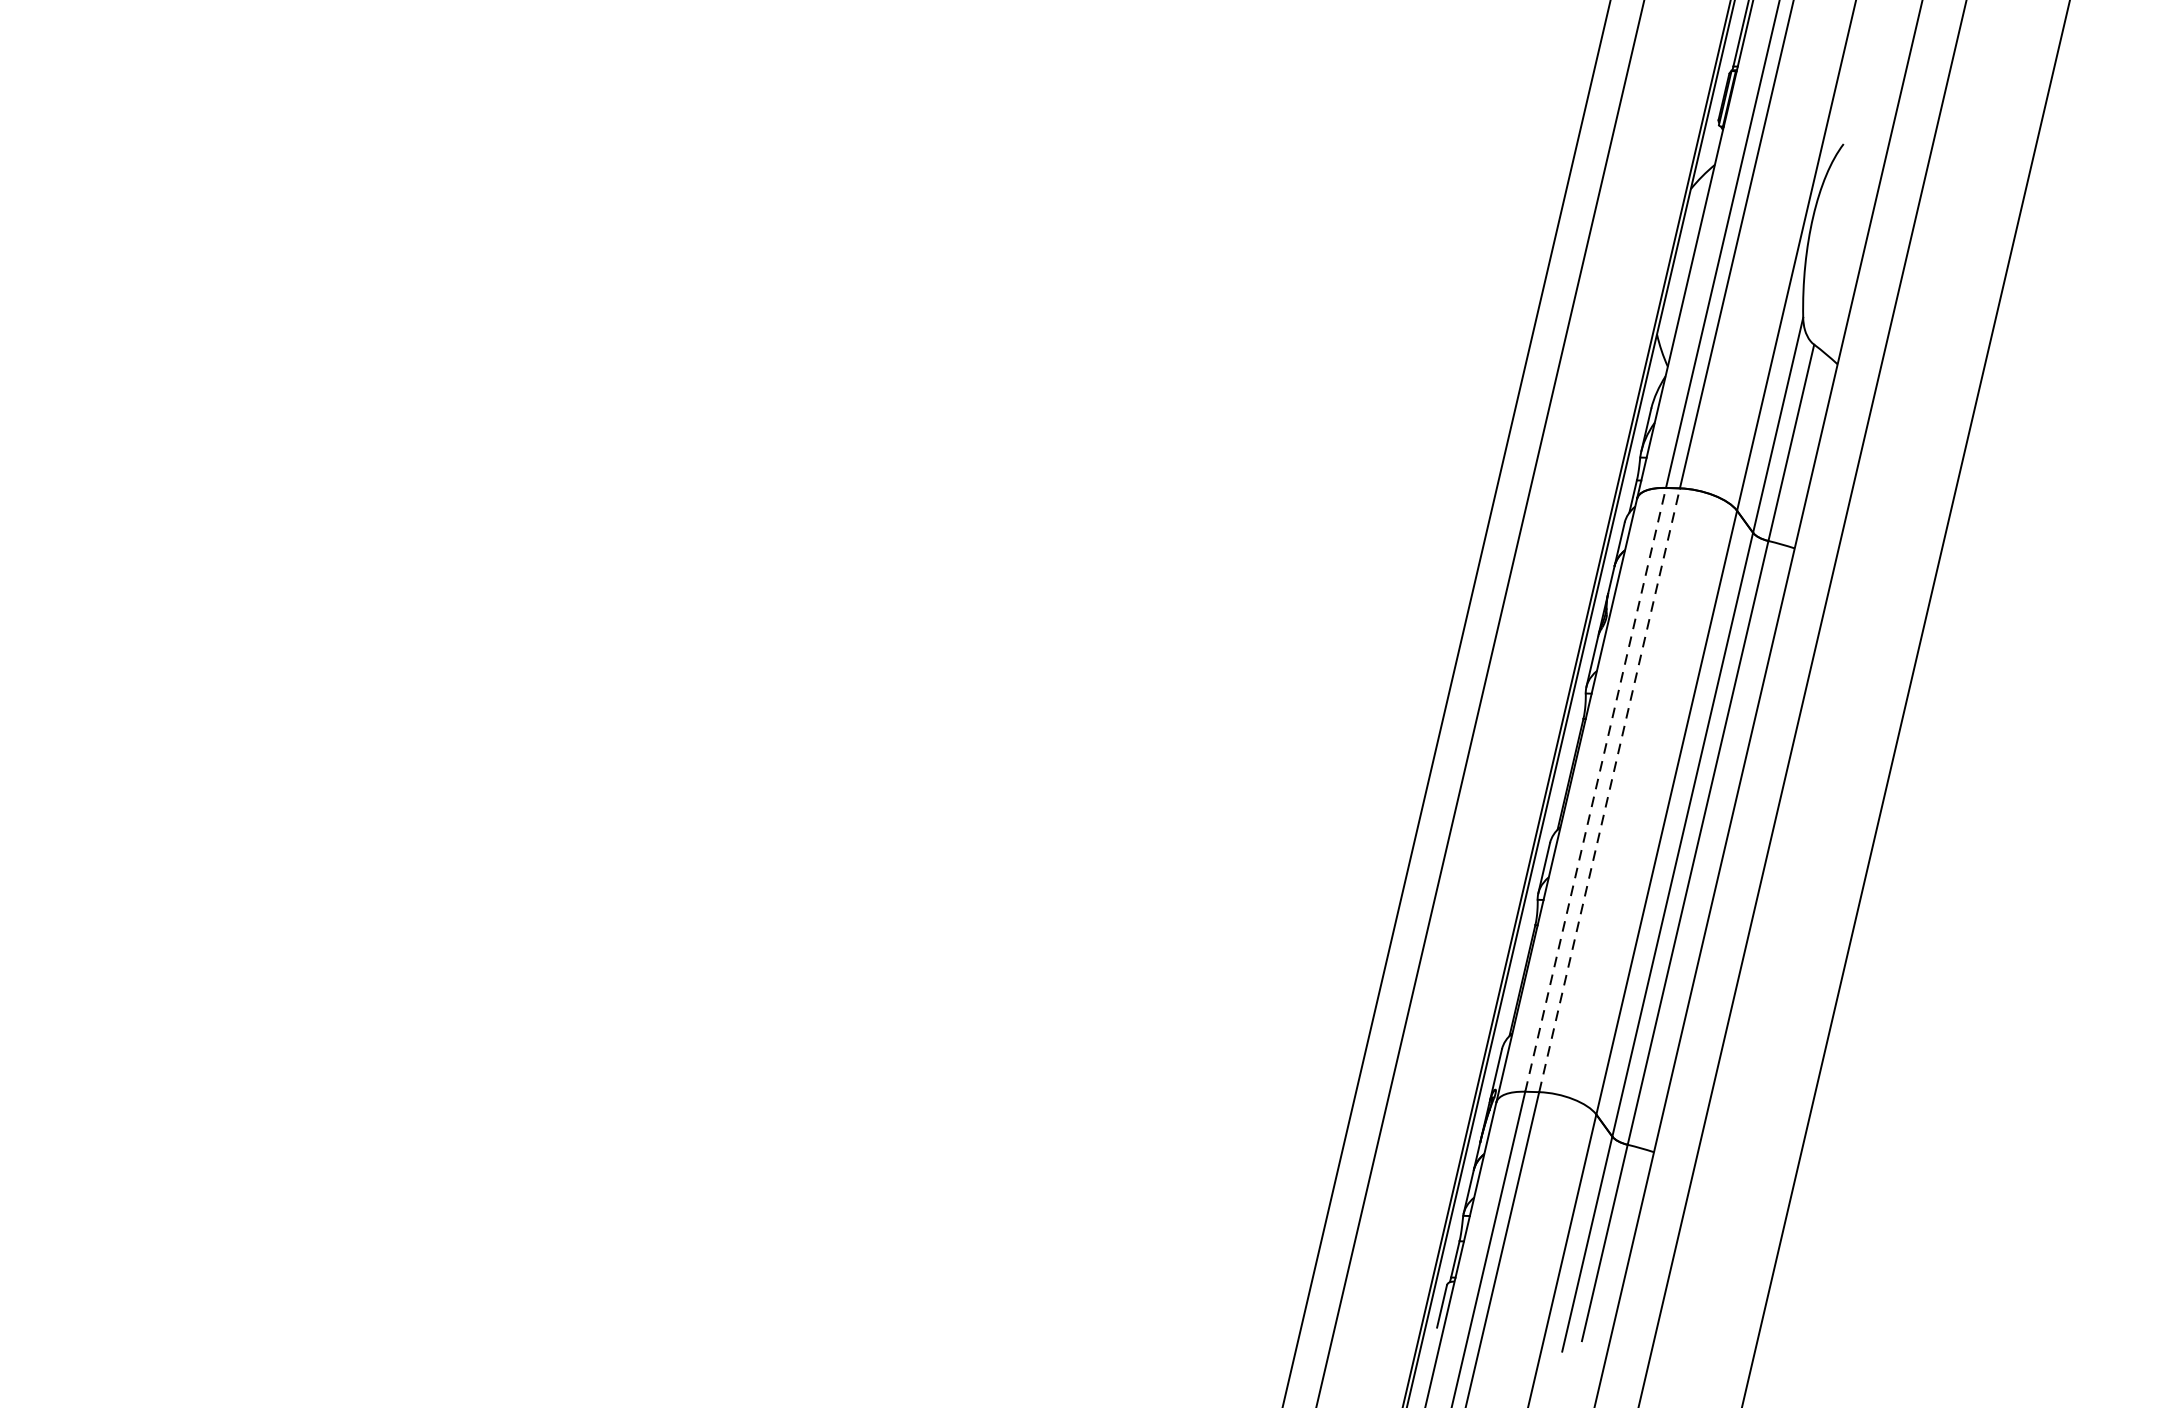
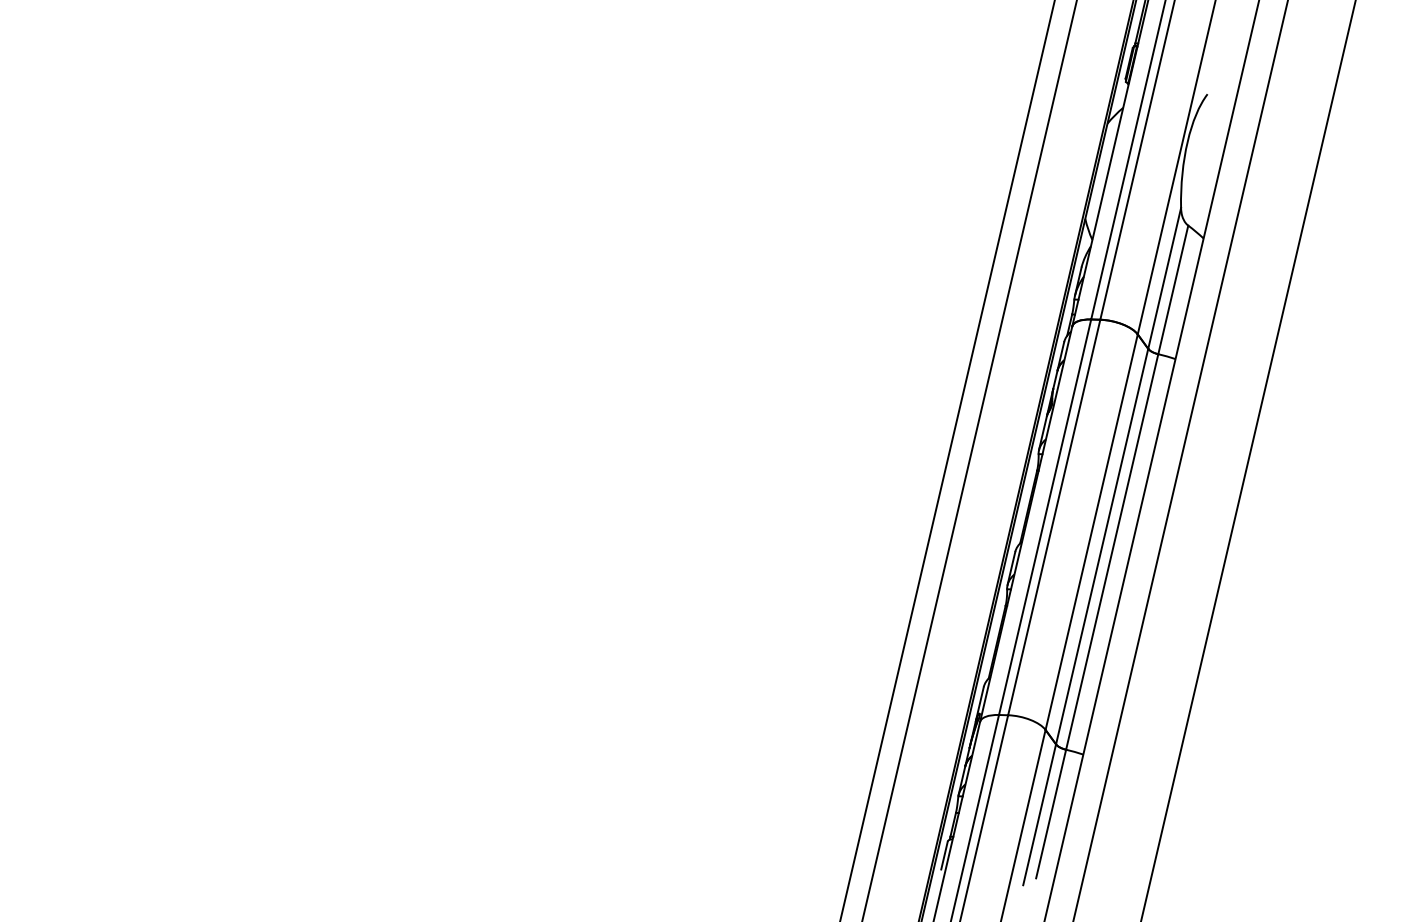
line: (1596, 788) -> (1045, 516), dashed -> solid
line: (1609, 790) -> (1054, 517), dashed -> solid

